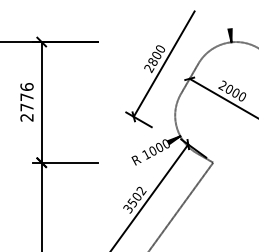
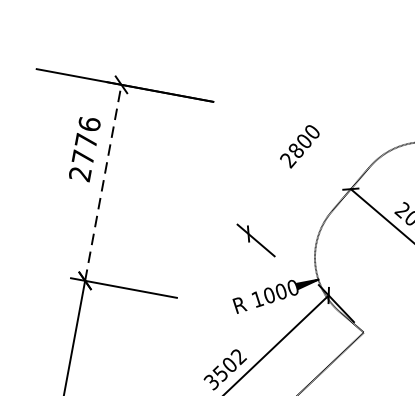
line: (163, 63) -> (312, 156), removed
line: (41, 101) -> (103, 181), solid -> dashed
text: (26, 102) -> (83, 149), moved

